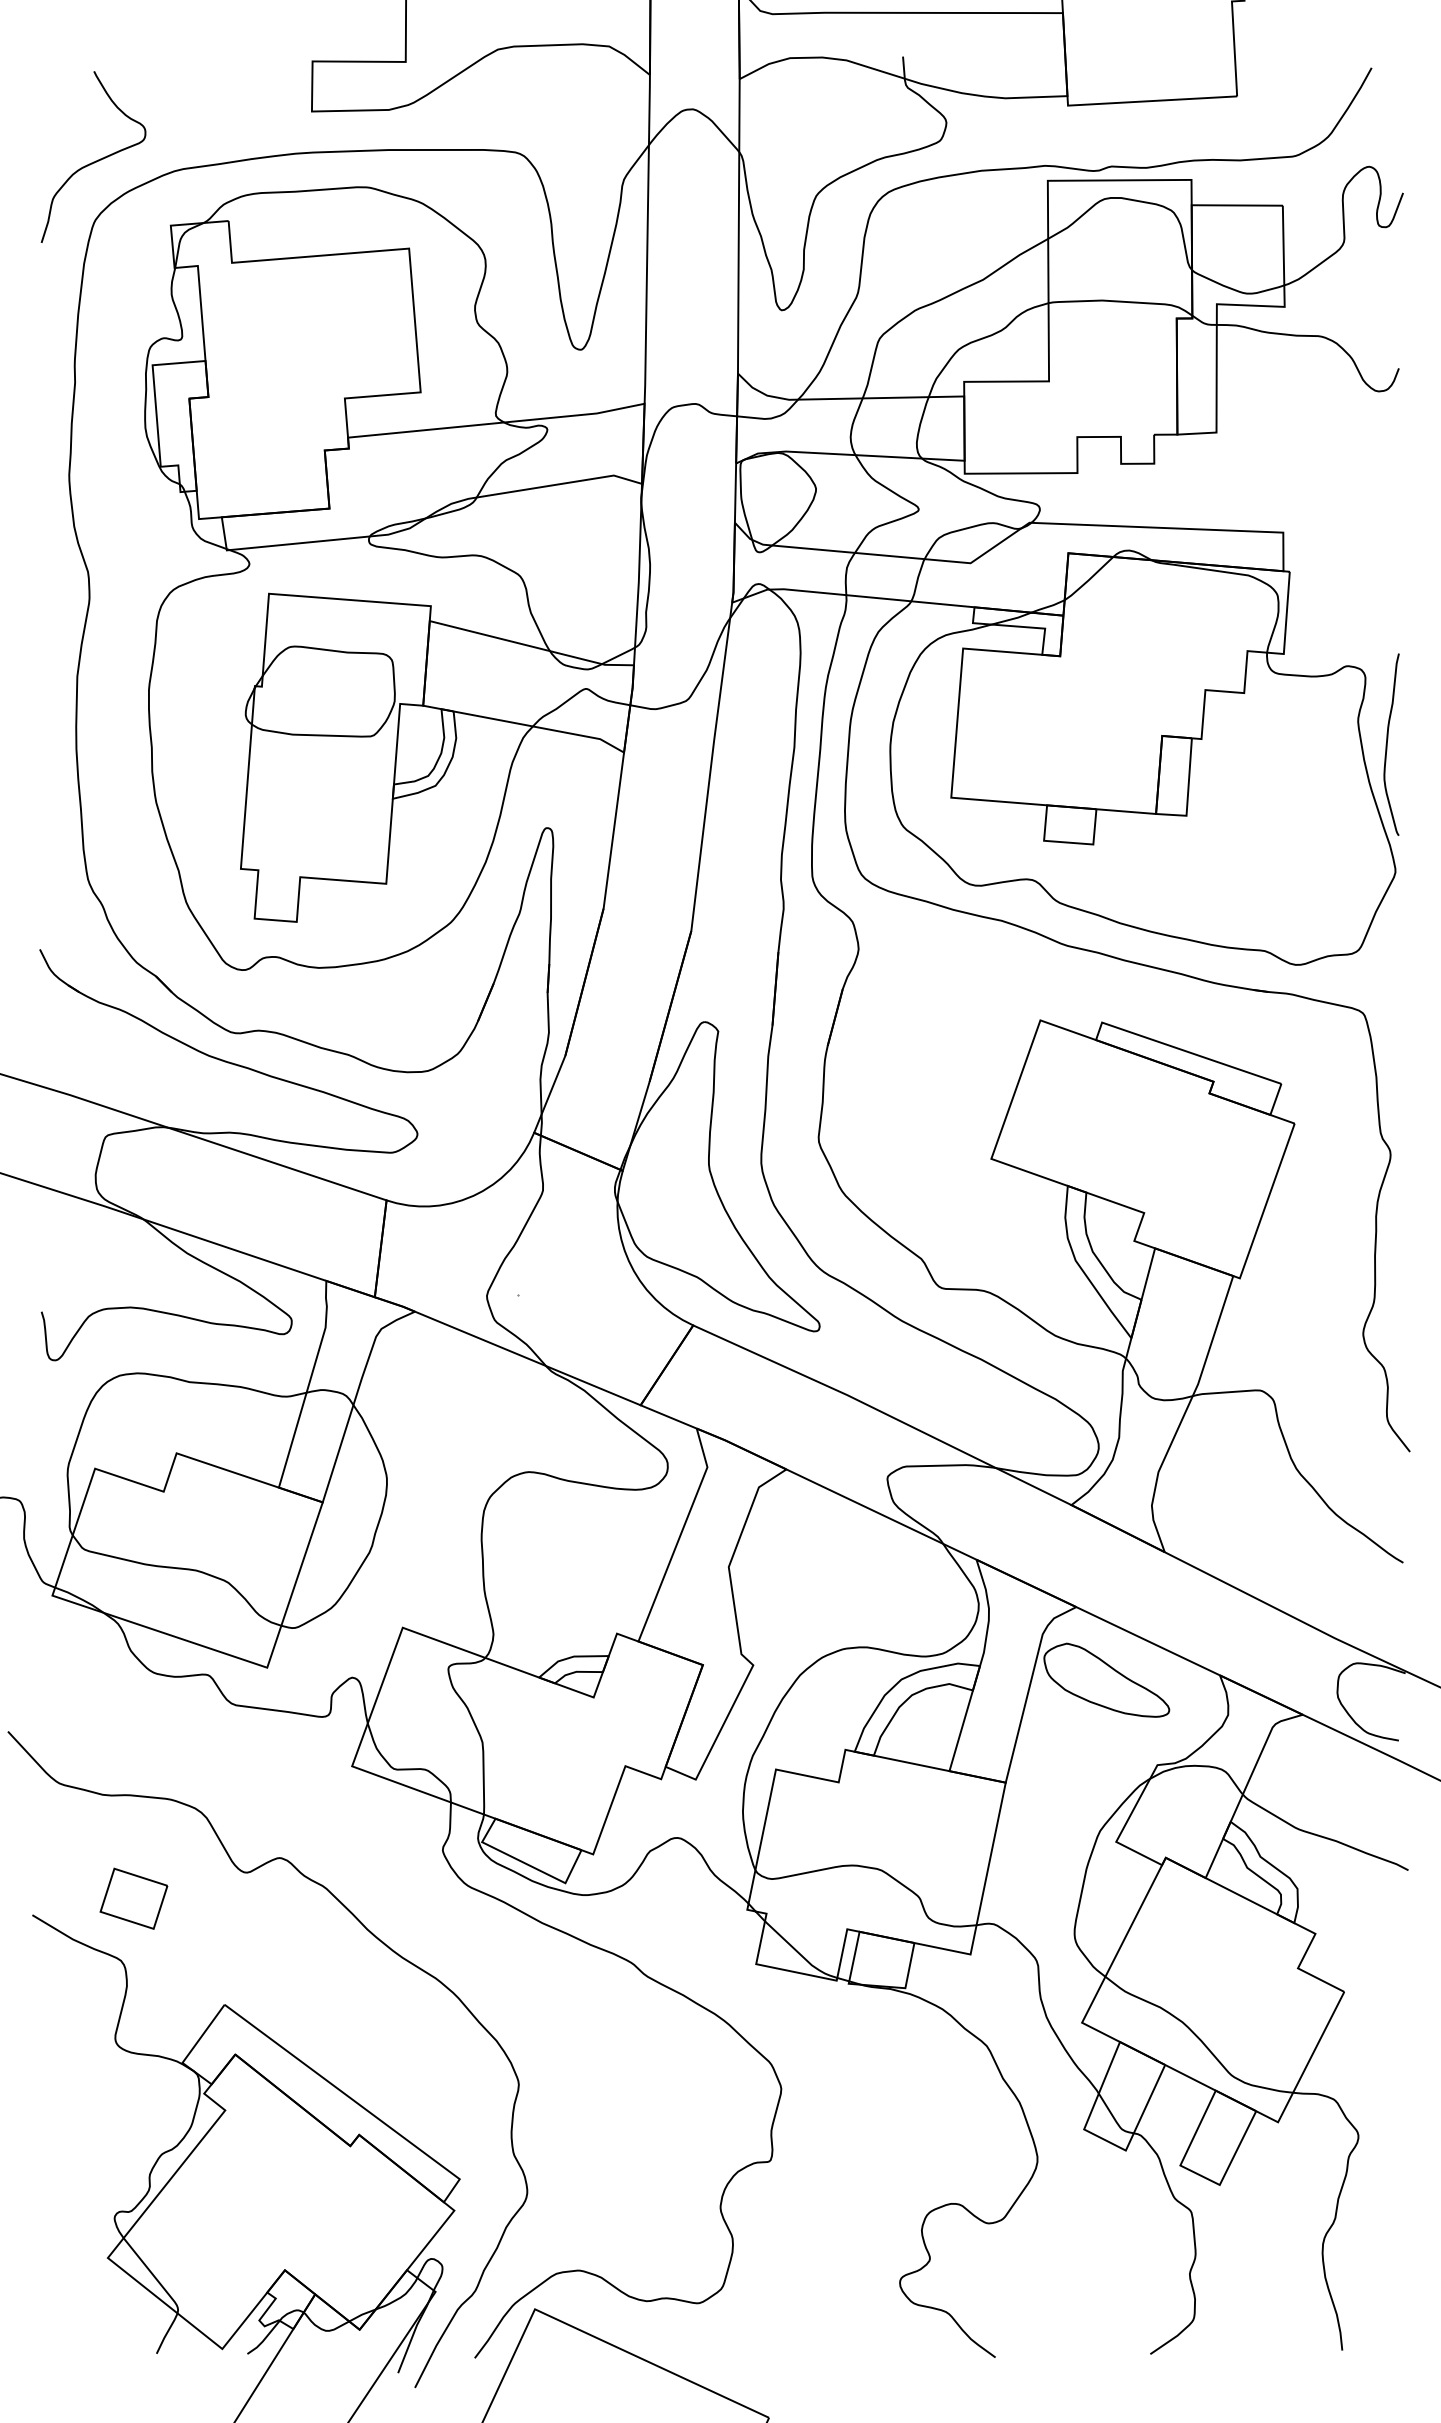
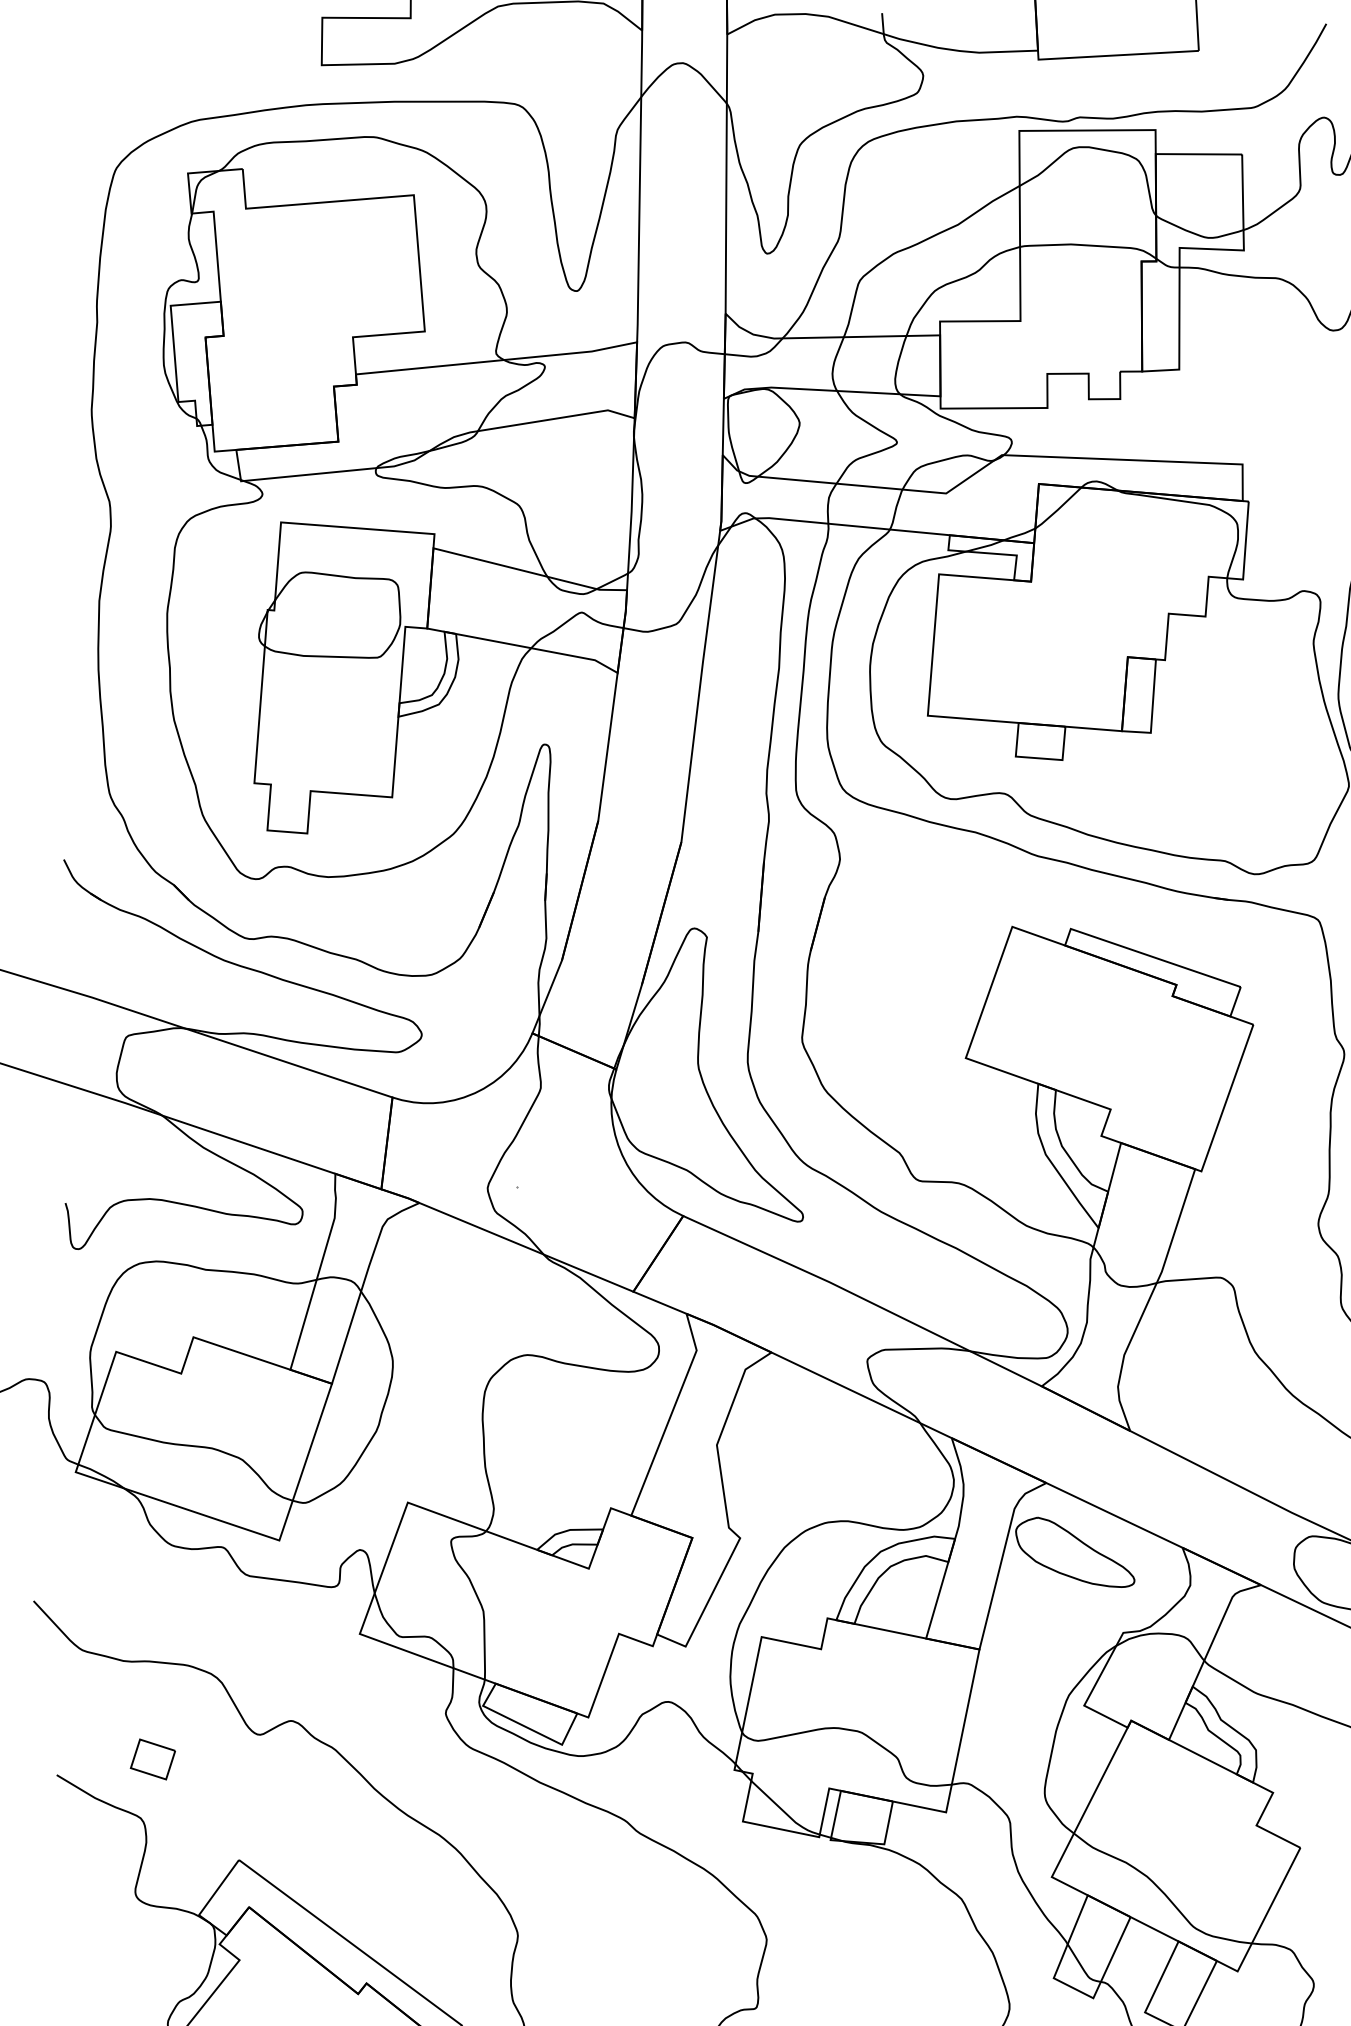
curve: (95, 160) -> (116, 111), removed
part: (133, 1898) -> (152, 1759), size x0.7

